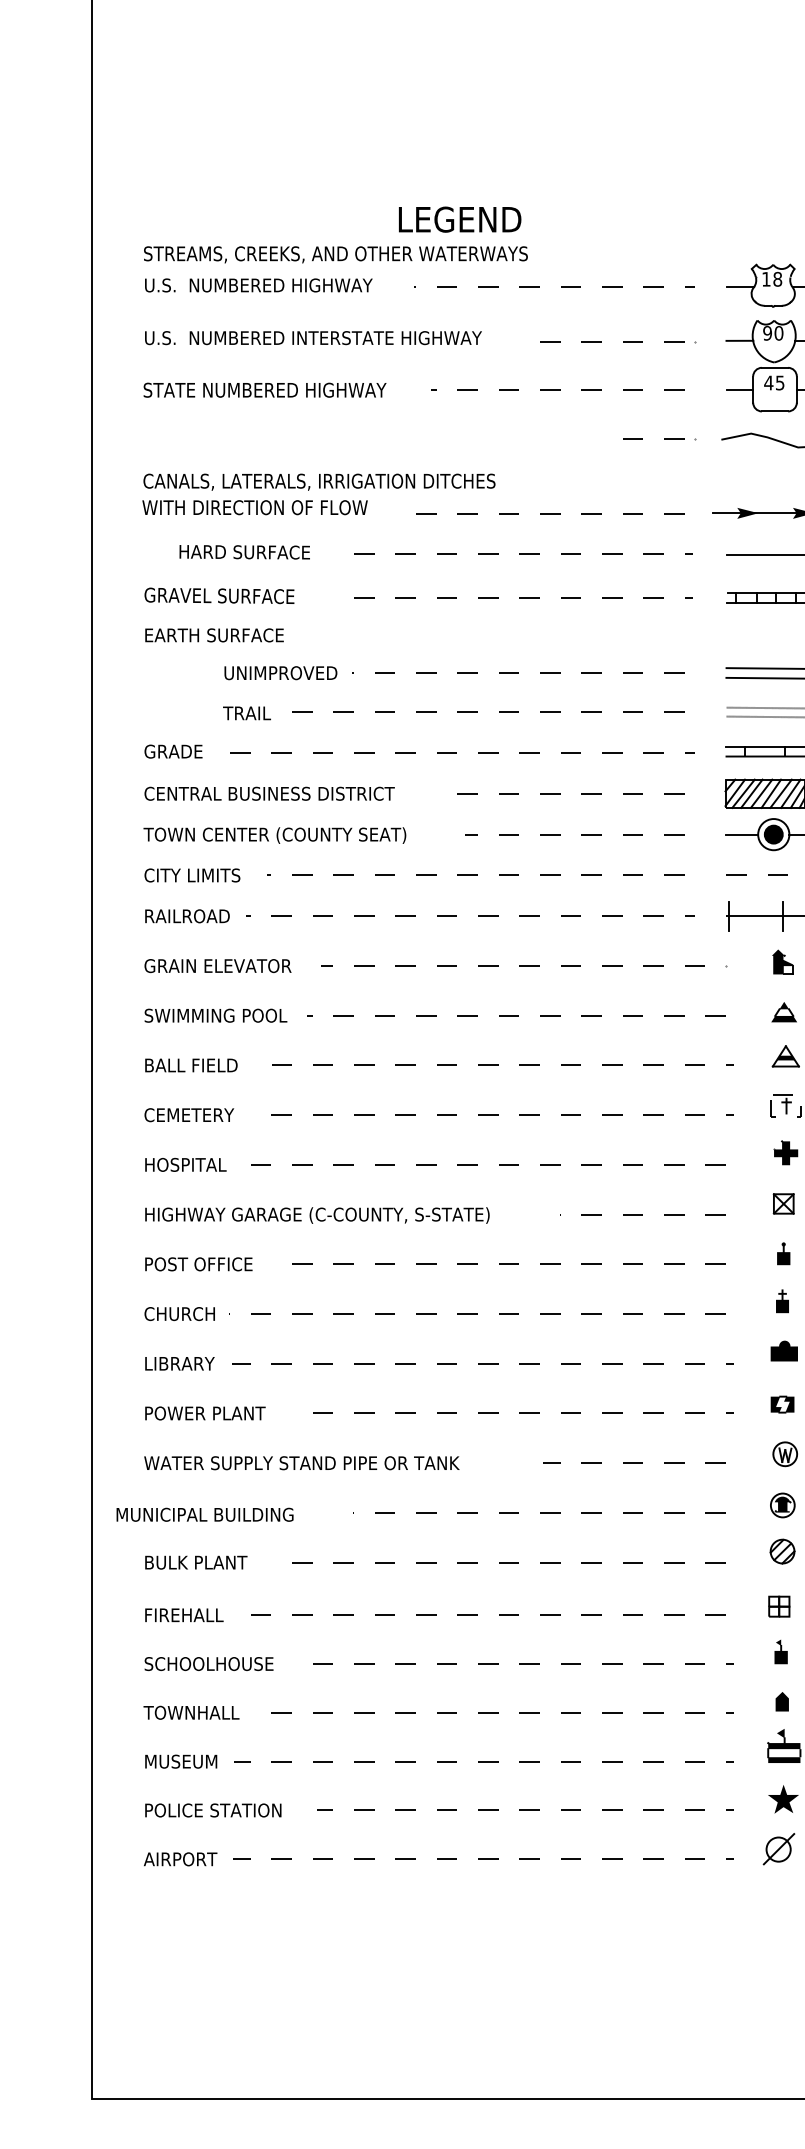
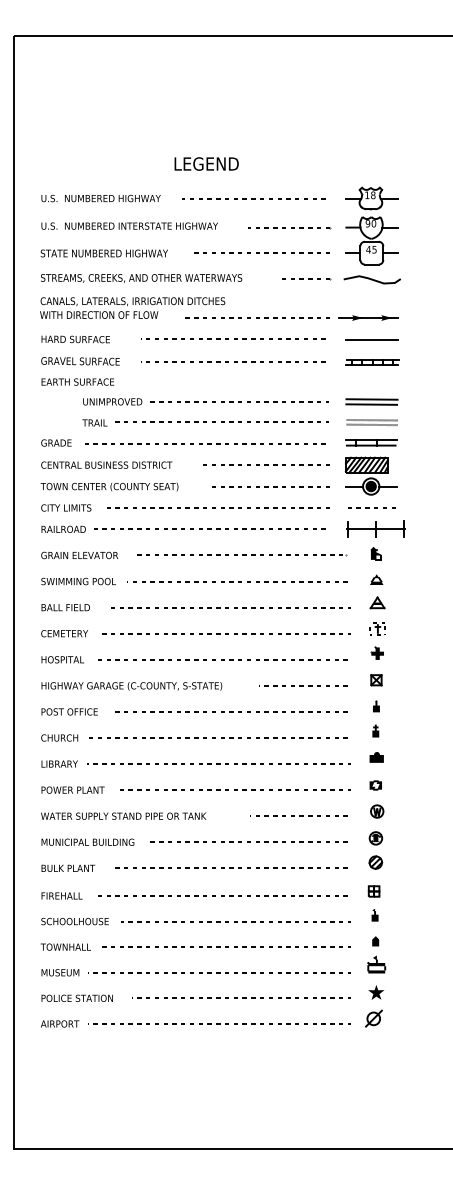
text: (335, 254) -> (141, 278), moved
text: (244, 552) -> (75, 339), moved
text: (204, 1513) -> (87, 841), moved

